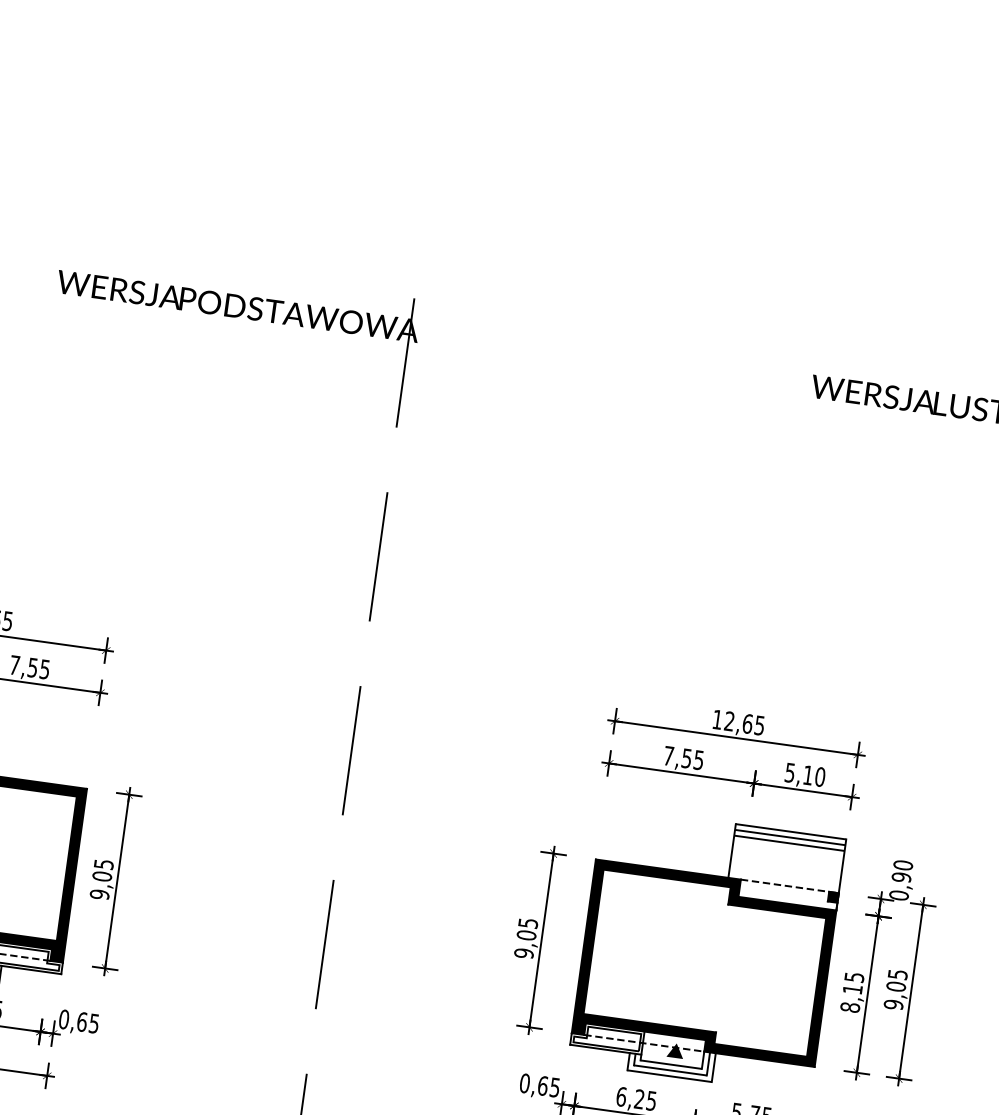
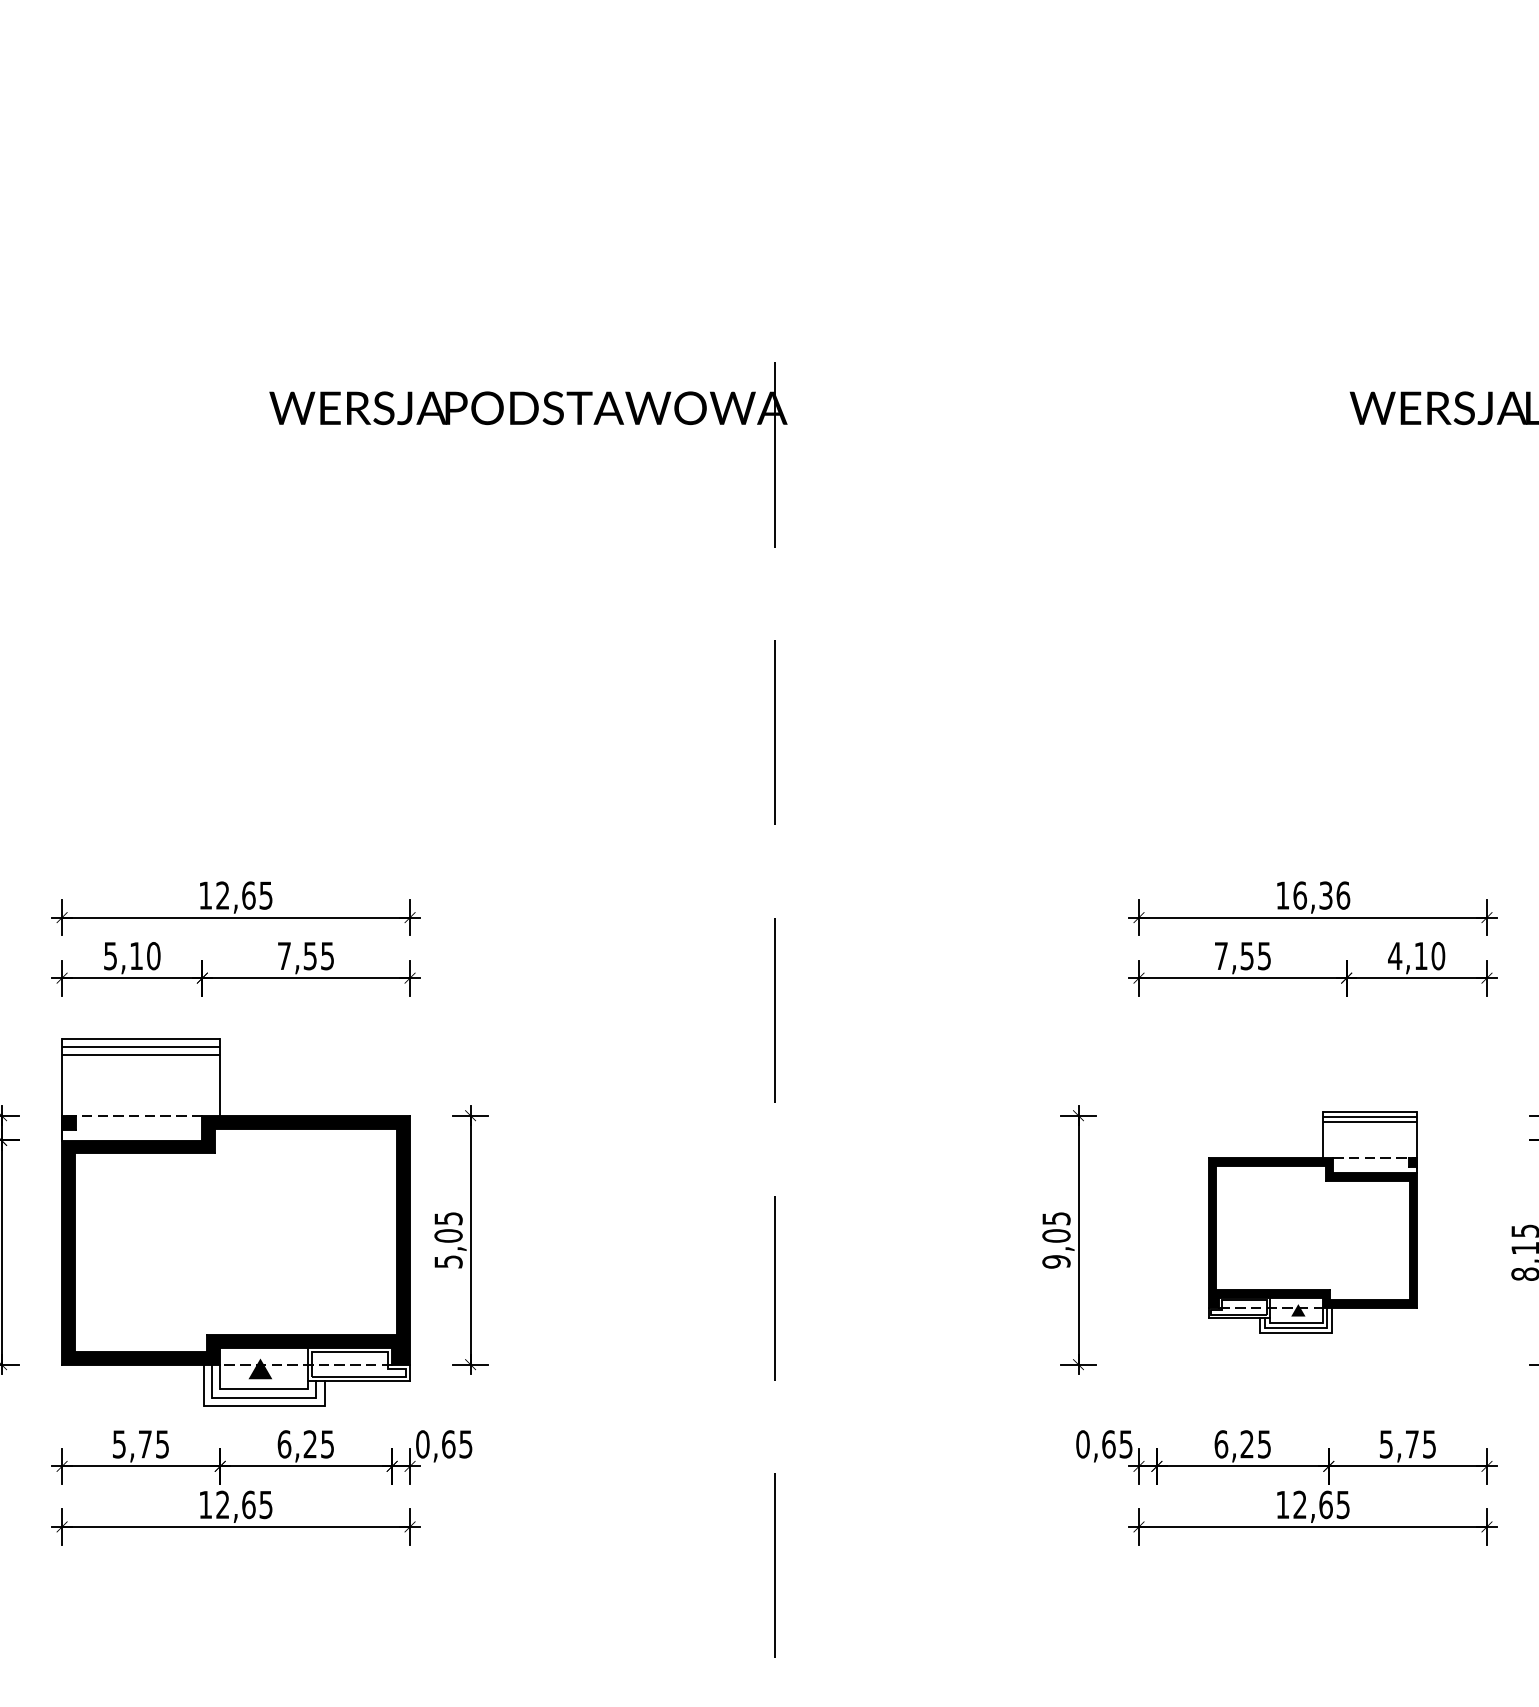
text: (744, 723) -> (1321, 895), 12,65 -> 16,36
text: (790, 773) -> (1395, 956), 5,10 -> 4,10
text: (99, 894) -> (448, 1261), 9,05 -> 5,05
part: (706, 950) -> (1312, 1222), size x0.6

